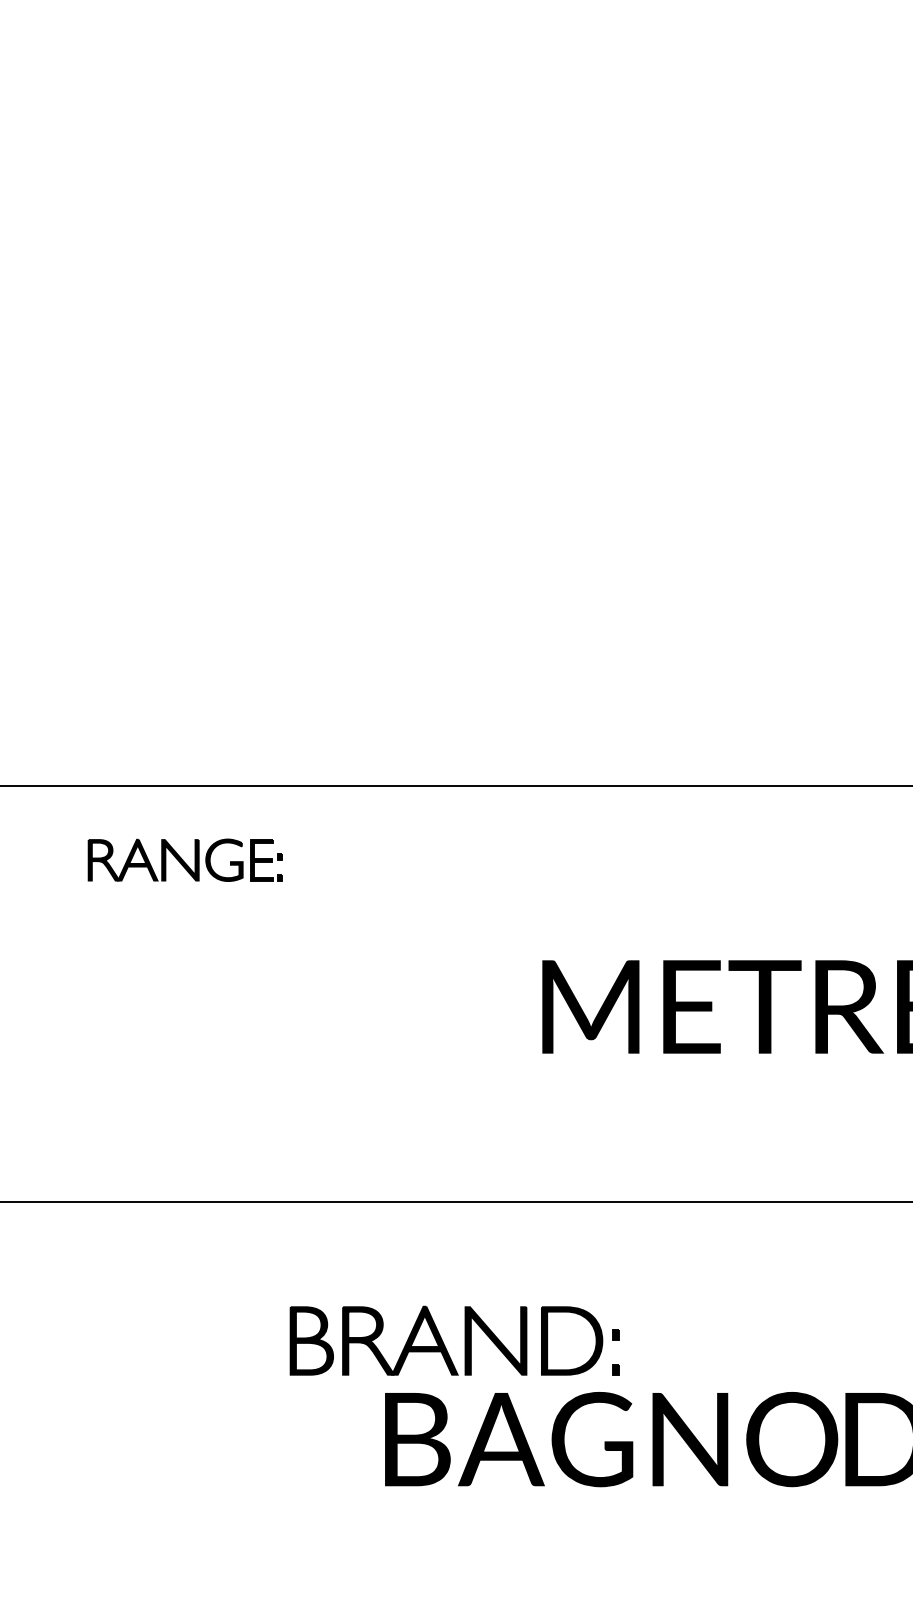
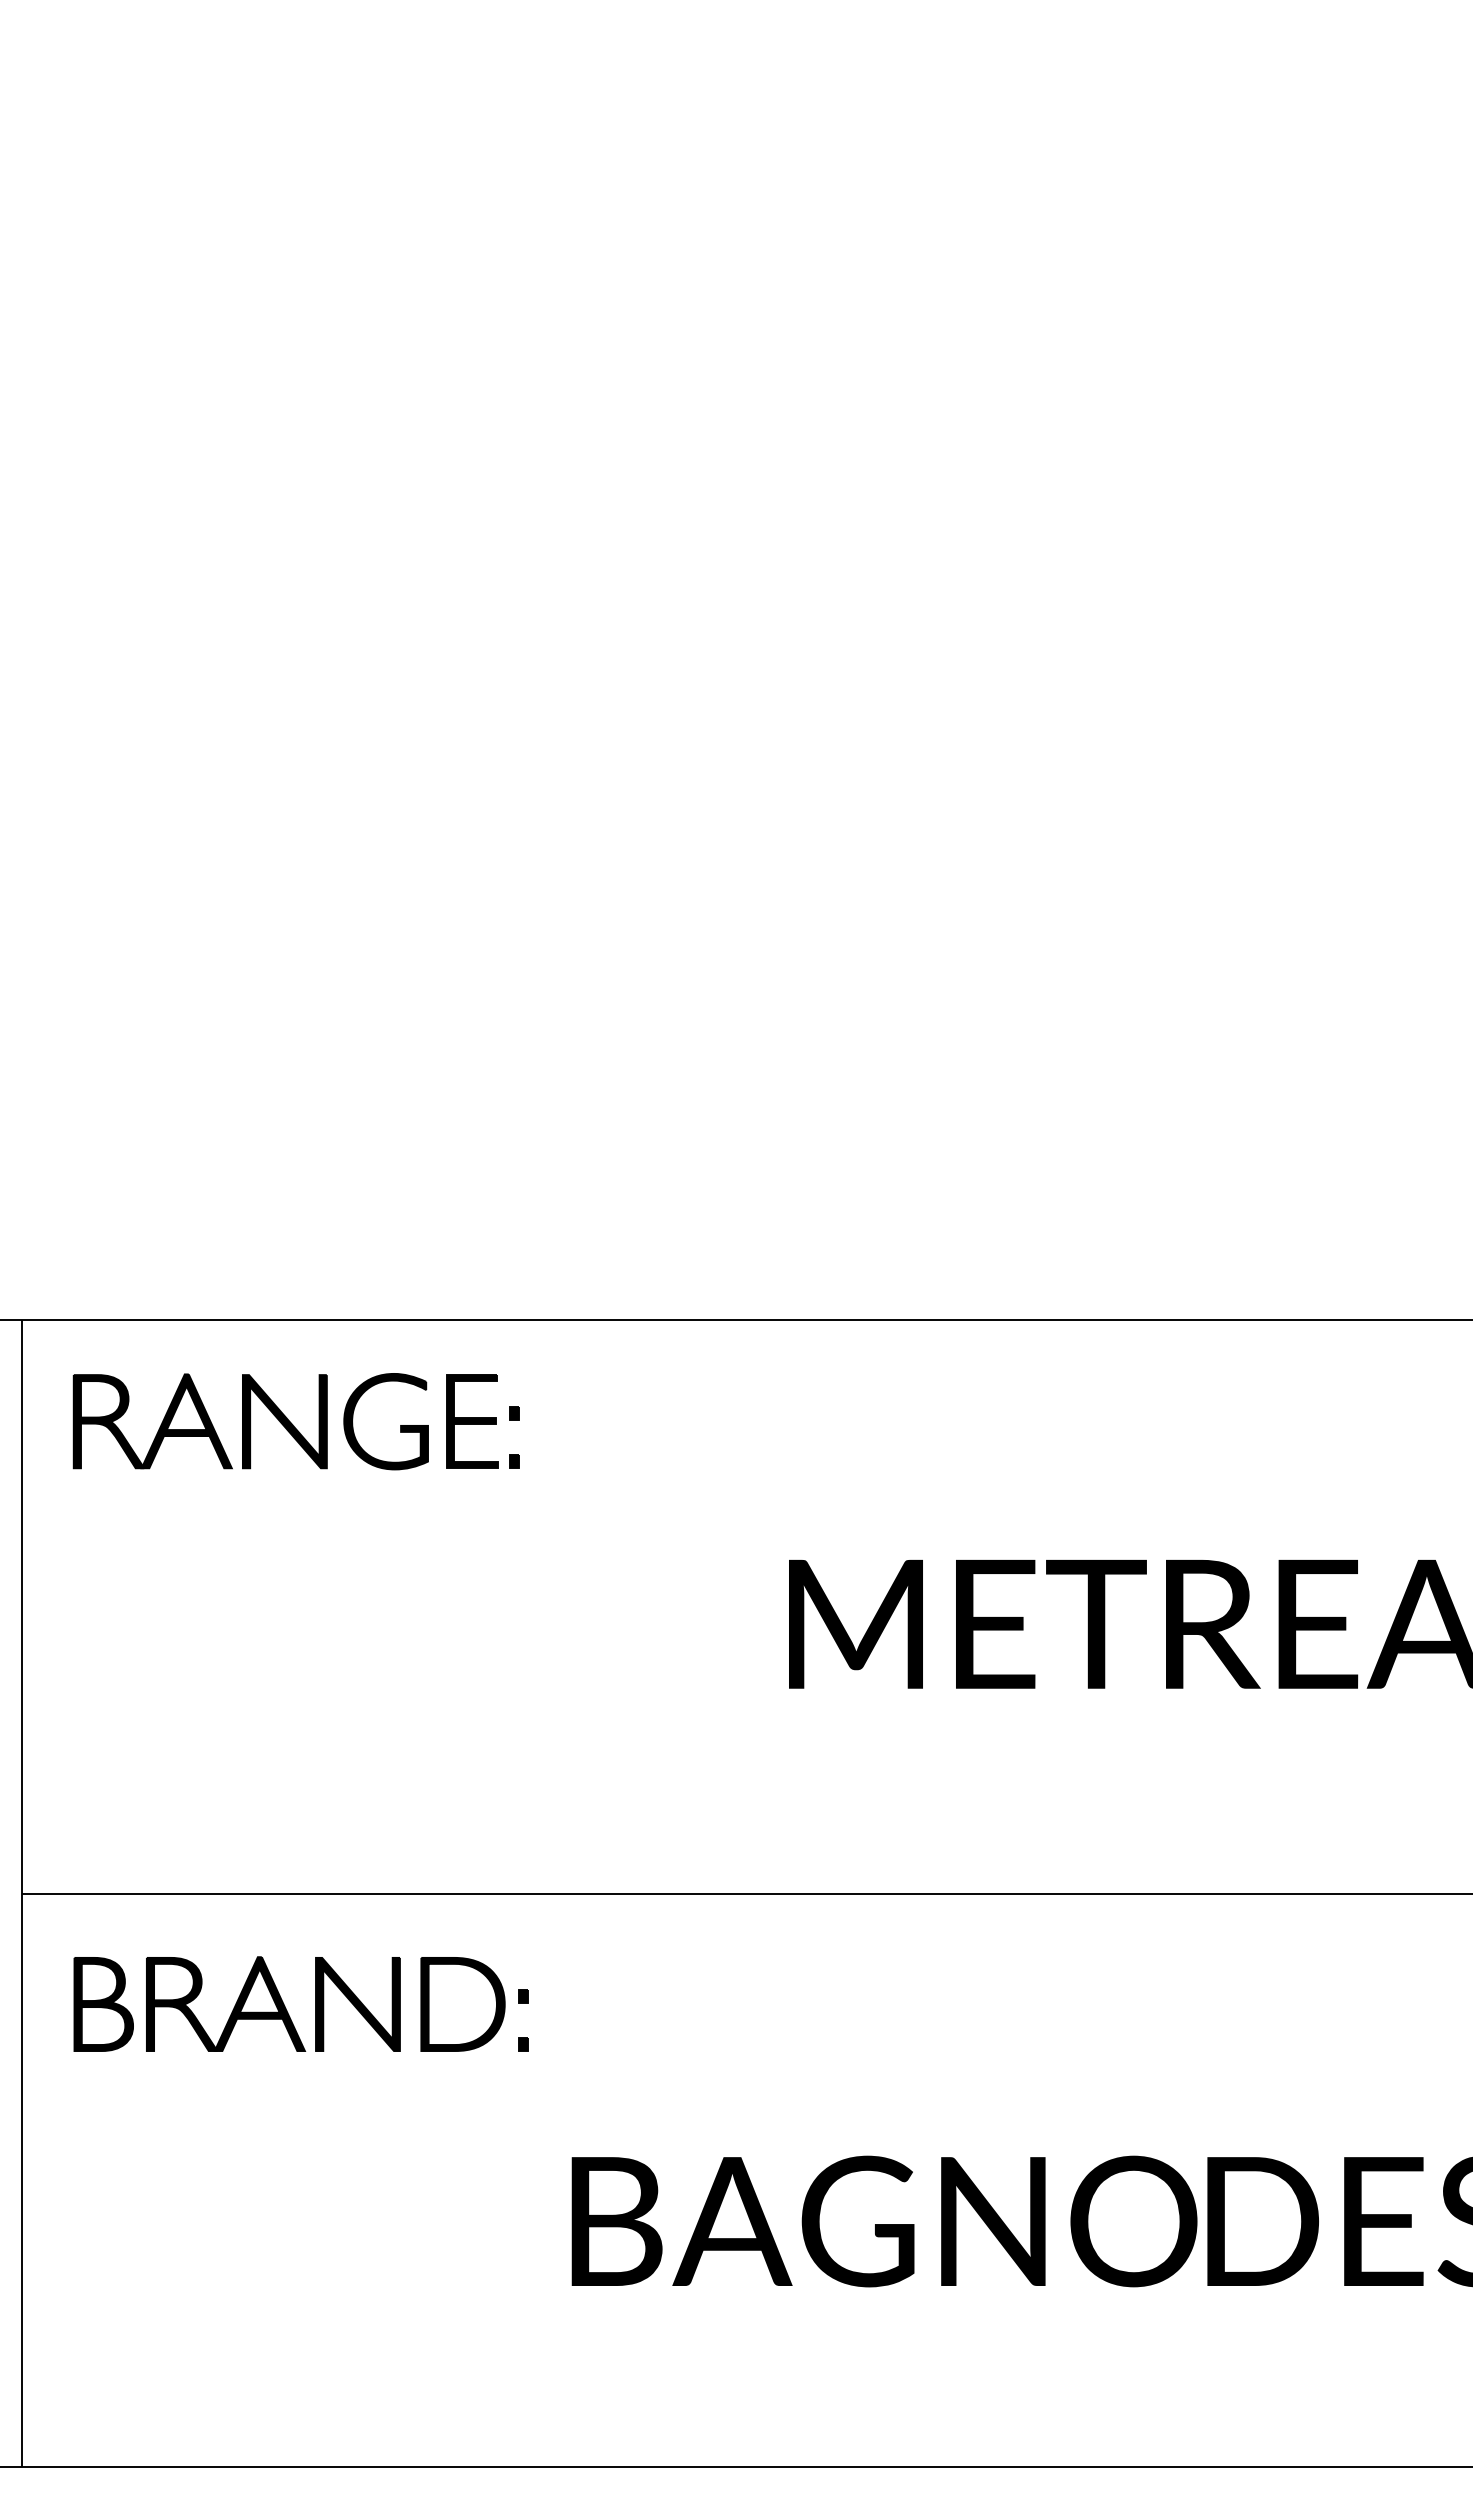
part: (184, 860) -> (295, 1421), size x1.67
part: (444, 1345) -> (287, 2010), moved

